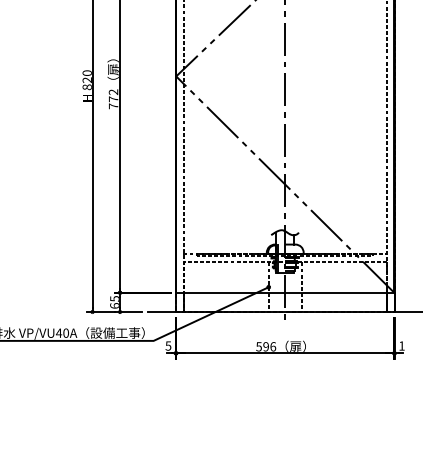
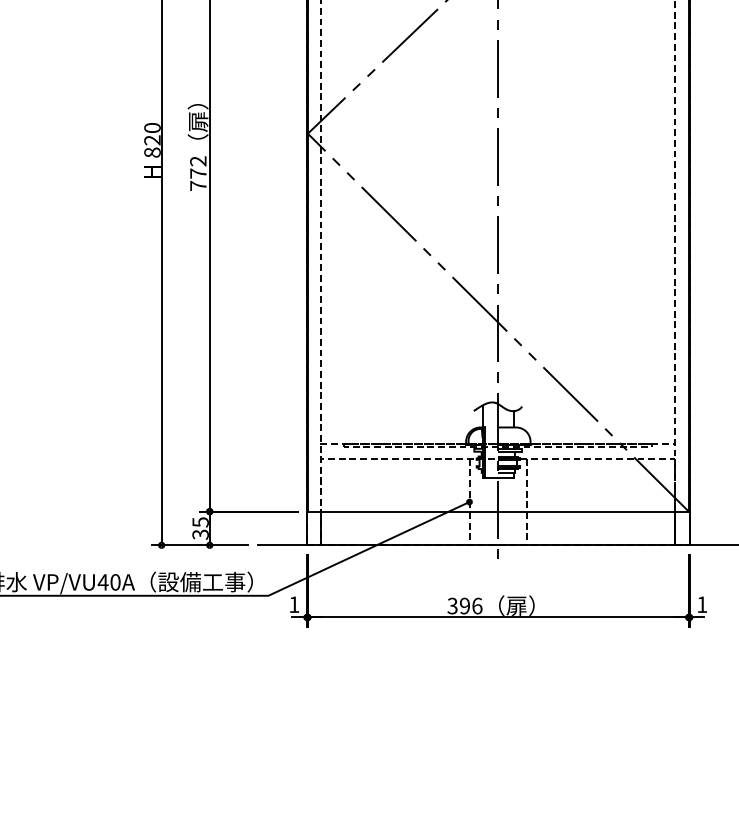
text: (114, 305) -> (200, 533), 65 -> 35
text: (168, 345) -> (294, 603), 5 -> 1
text: (258, 346) -> (451, 605), 596 -> 396

